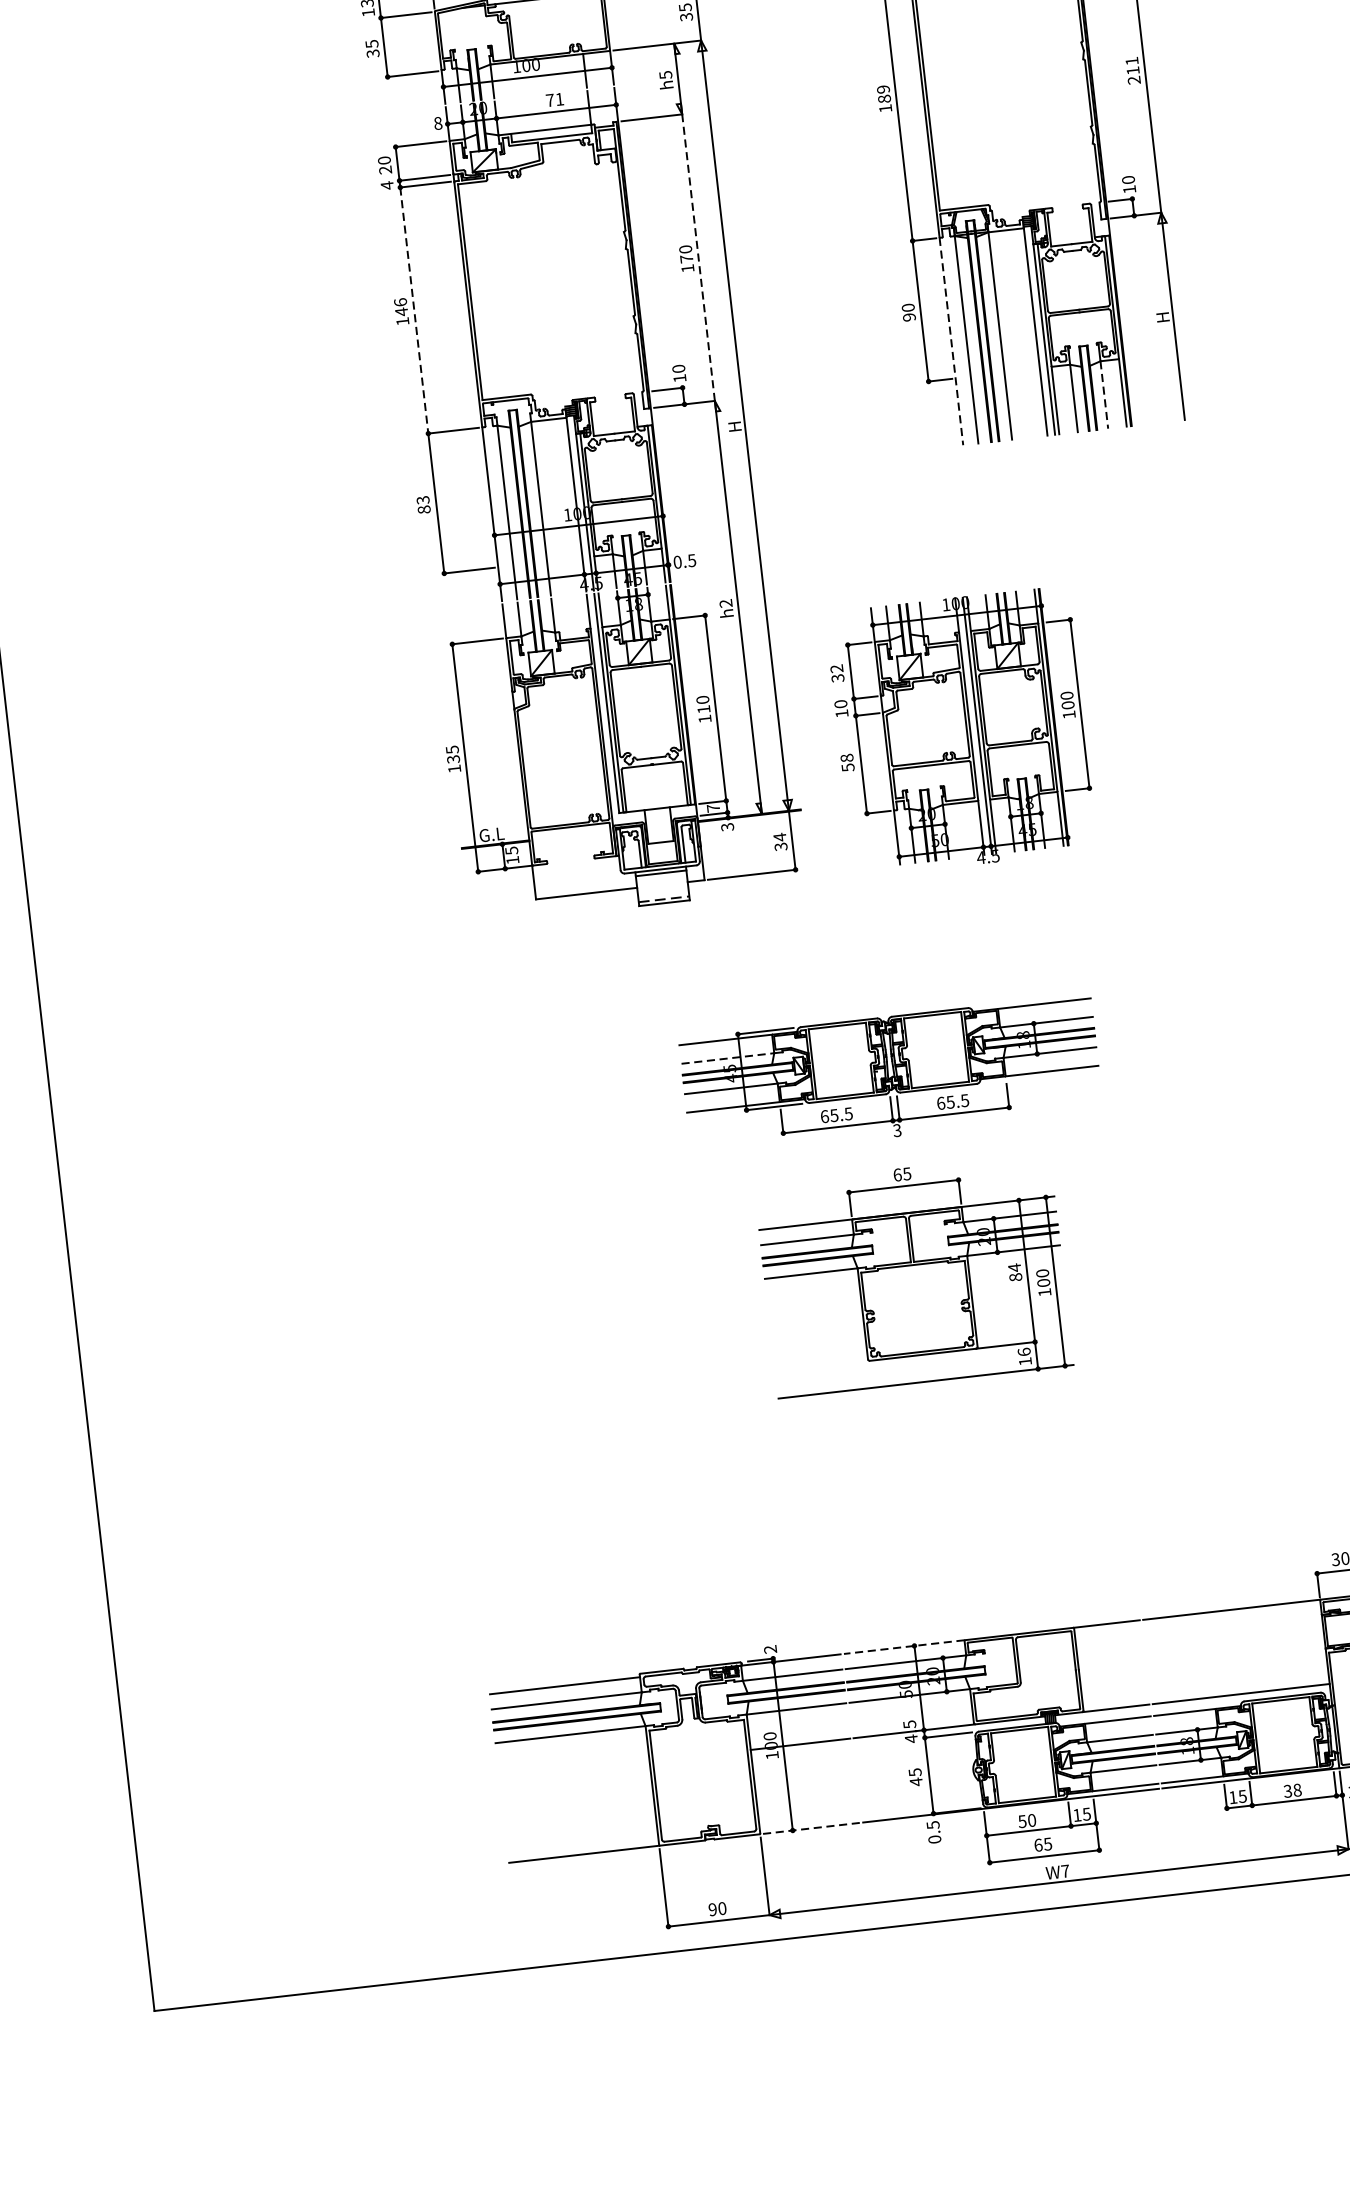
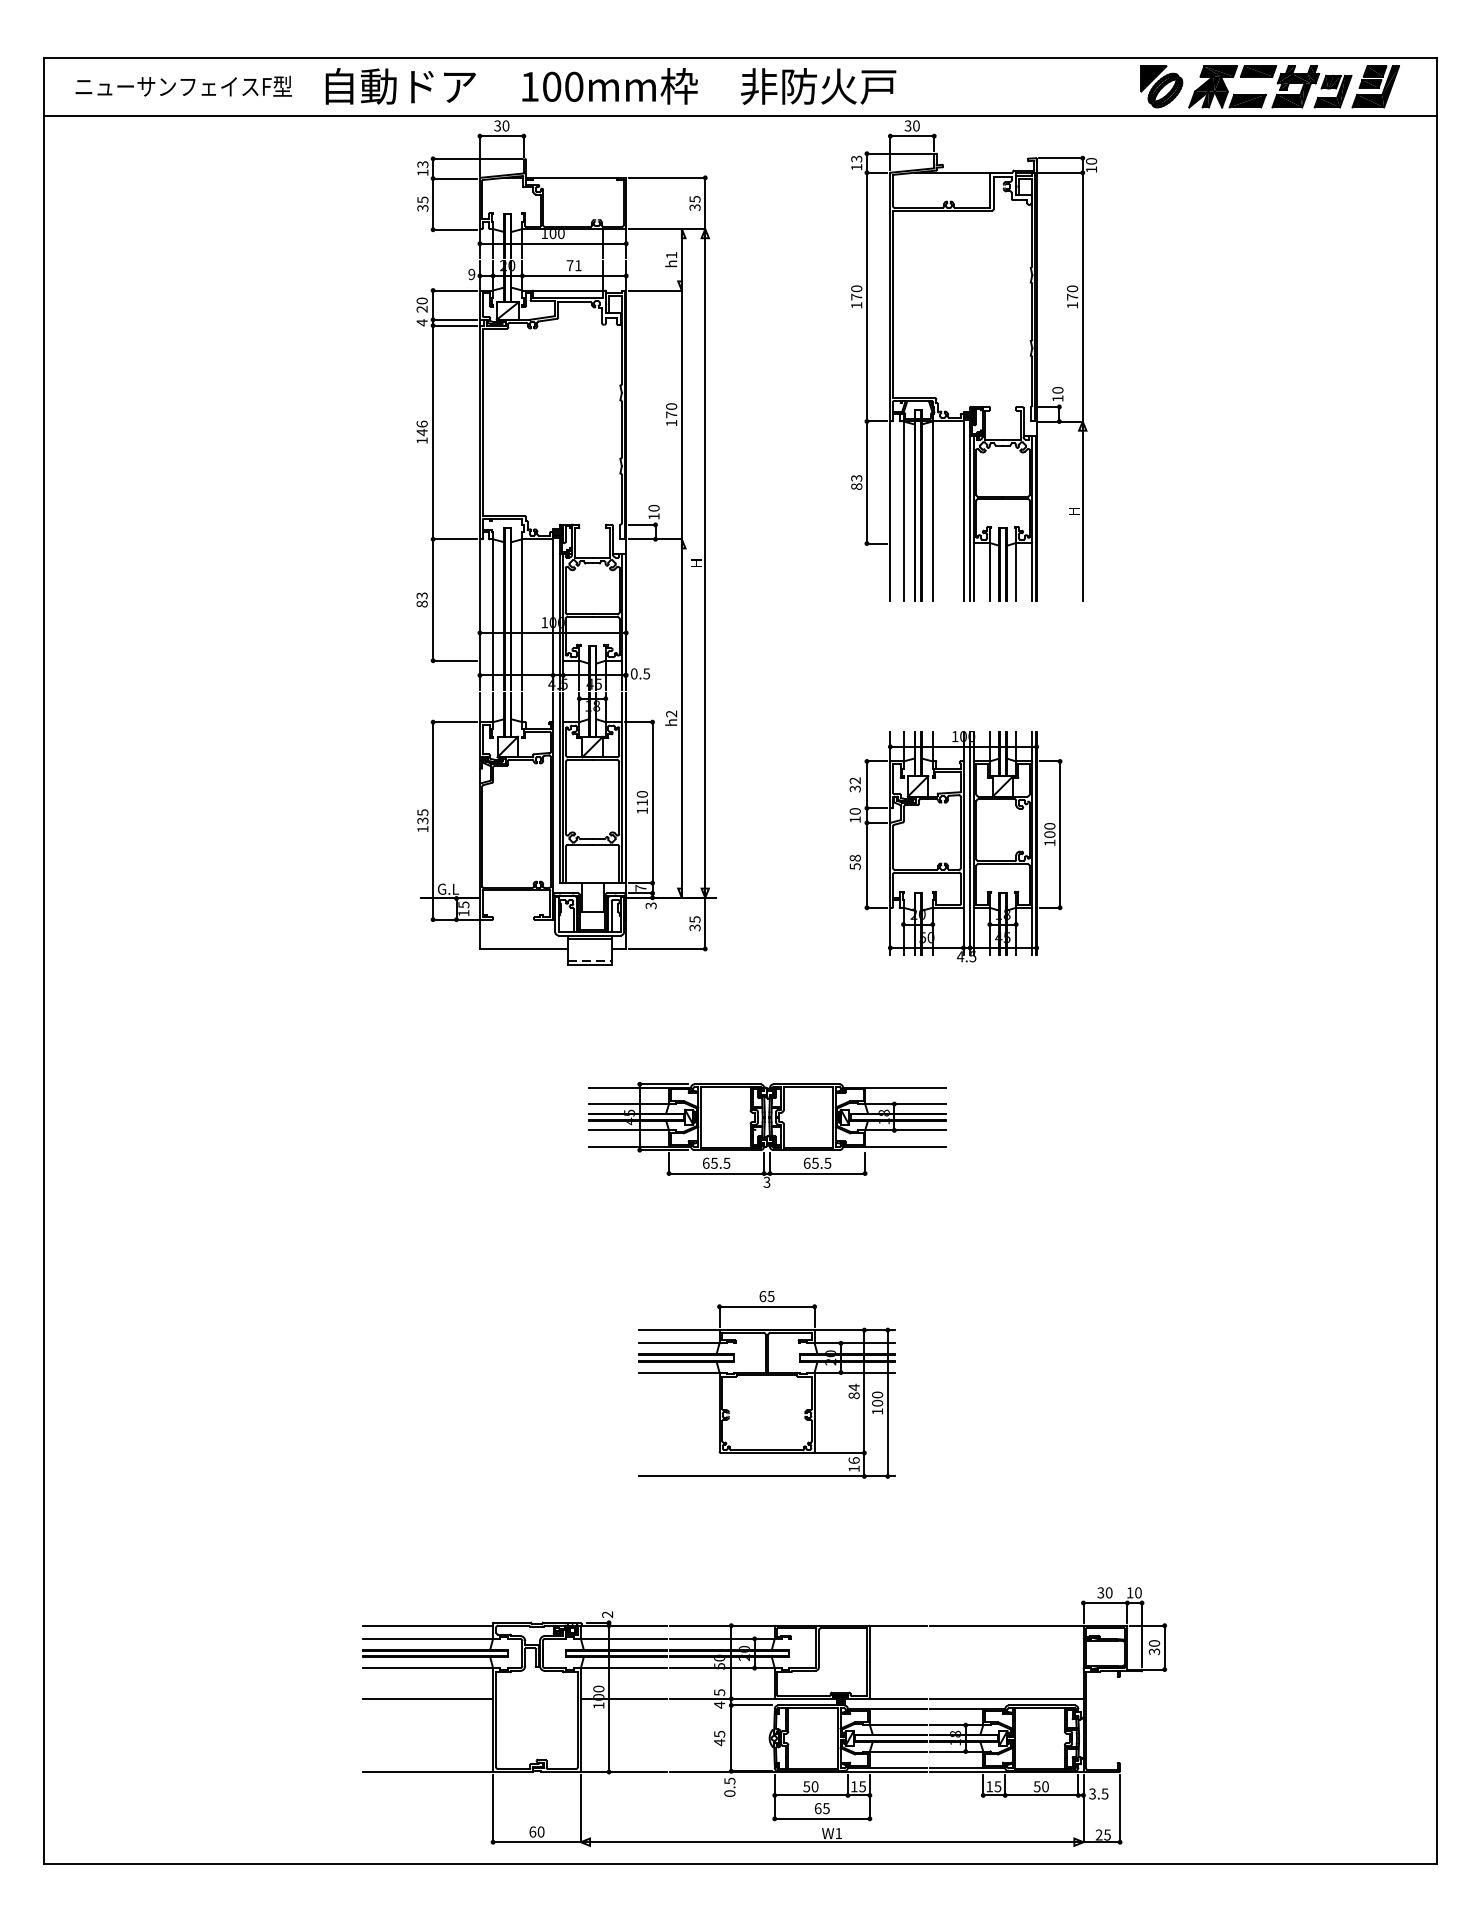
text: (1133, 70) -> (1072, 296), 211 -> 170
text: (665, 75) -> (671, 255), h5 -> h1
text: (883, 93) -> (856, 292), 189 -> 170
text: (437, 123) -> (471, 274), 8 -> 9
line: (698, 257) -> (681, 414), dashed -> solid
line: (414, 310) -> (433, 432), dashed -> solid
text: (908, 312) -> (856, 482), 90 -> 83
line: (951, 341) -> (890, 511), dashed -> solid
line: (1104, 395) -> (1016, 572), dashed -> solid
part: (960, 731) -> (955, 846), moved
text: (779, 837) -> (694, 919), 34 -> 35
line: (728, 1058) -> (629, 1104), dashed -> solid
part: (913, 1275) -> (766, 1384), moved
line: (903, 1647) -> (721, 1625), dashed -> solid
line: (574, 1769) -> (427, 1698), added
text: (1292, 1790) -> (1041, 1786), 38 -> 50
line: (809, 1829) -> (623, 1772), dashed -> solid
text: (1065, 1871) -> (838, 1833), W7 -> W1
text: (712, 1909) -> (532, 1831), 90 -> 60

